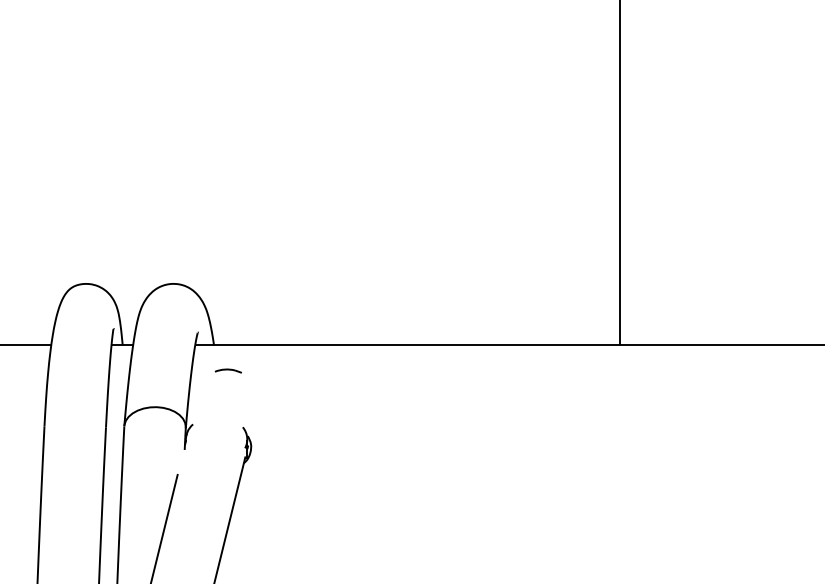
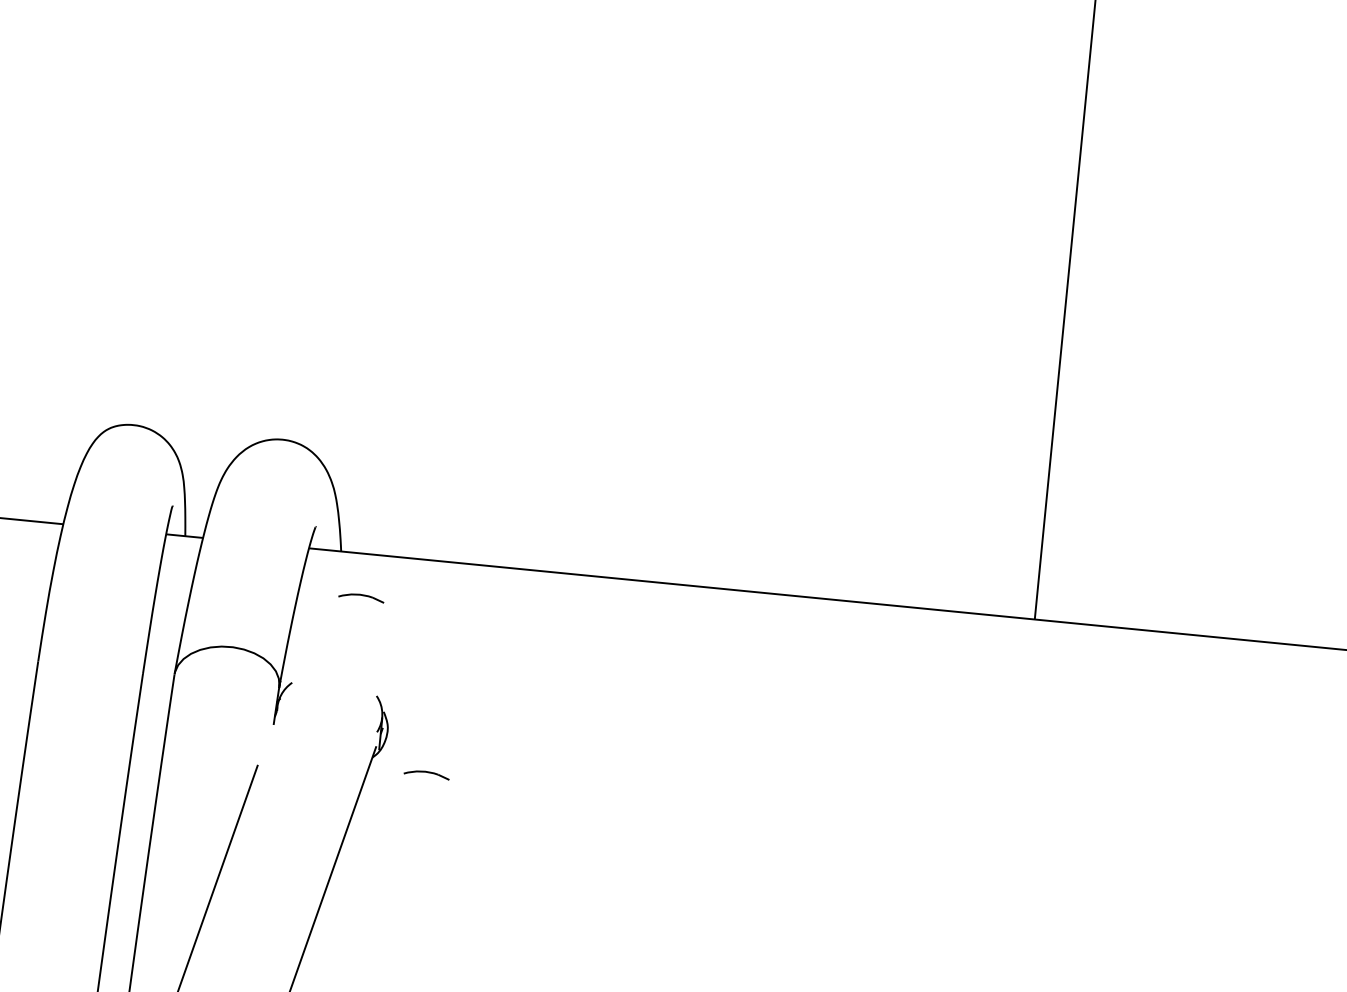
part: (276, 469) -> (427, 773), added

